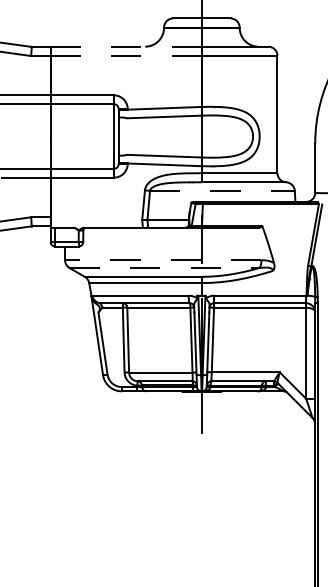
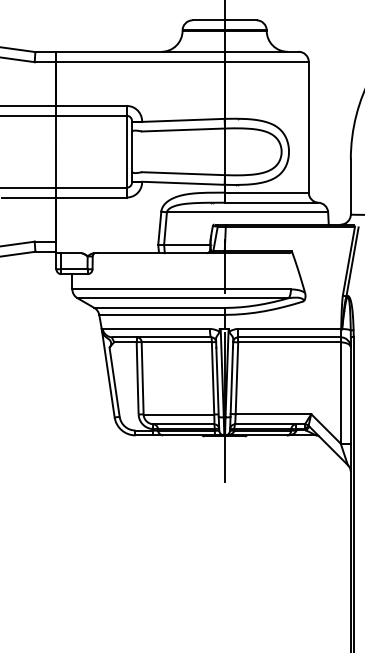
line: (126, 46) -> (140, 51), dashed -> solid
line: (126, 55) -> (140, 61), dashed -> solid
line: (222, 190) -> (247, 211), dashed -> solid
line: (162, 260) -> (180, 289), dashed -> solid
line: (164, 268) -> (183, 298), dashed -> solid

